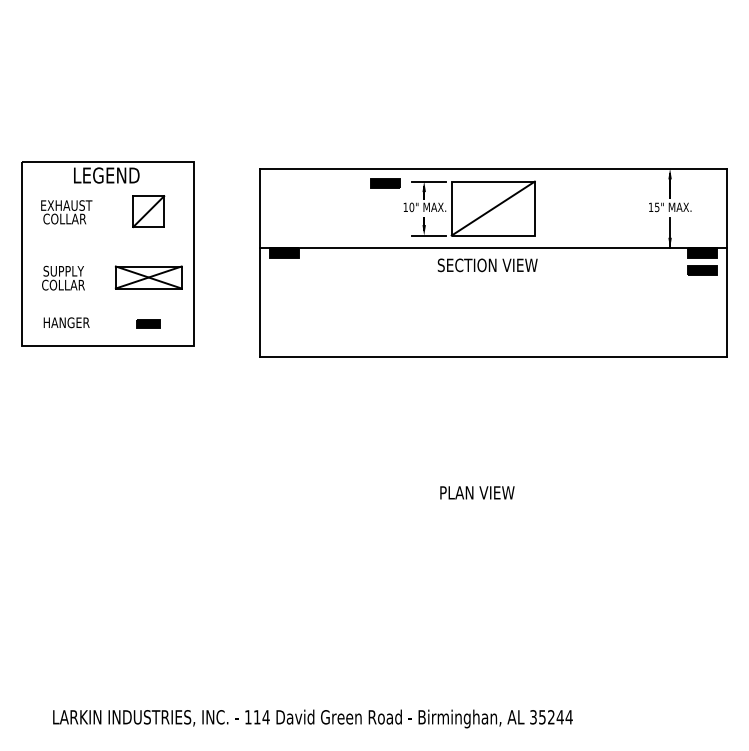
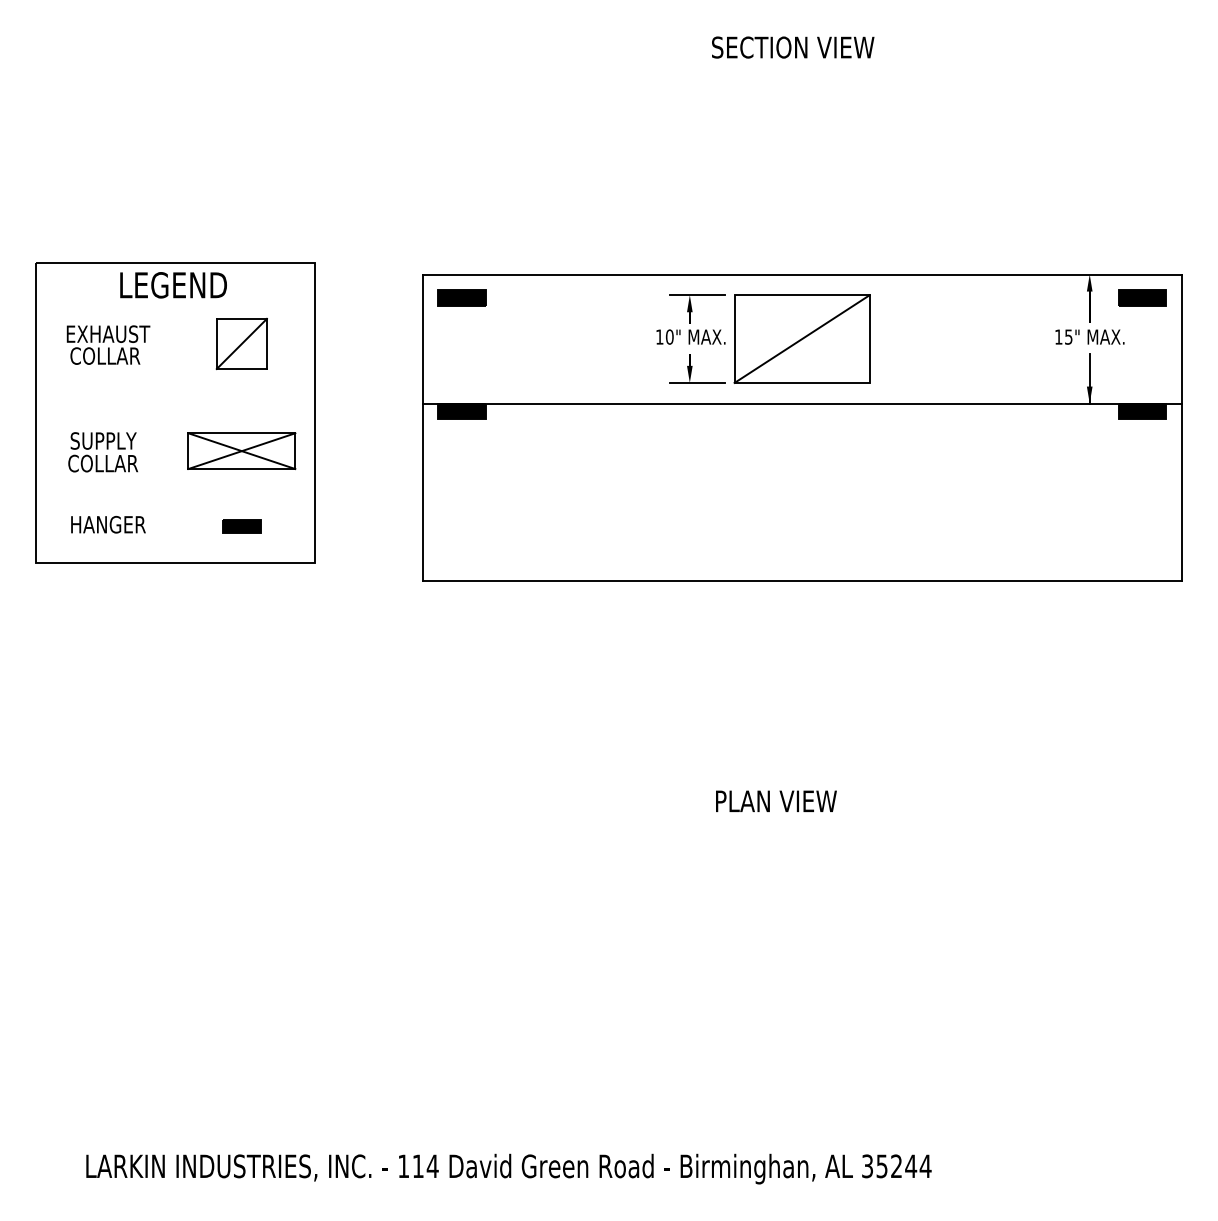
part: (385, 183) -> (462, 298), moved
text: (487, 265) -> (792, 47), moved
part: (702, 270) -> (1142, 298), moved

